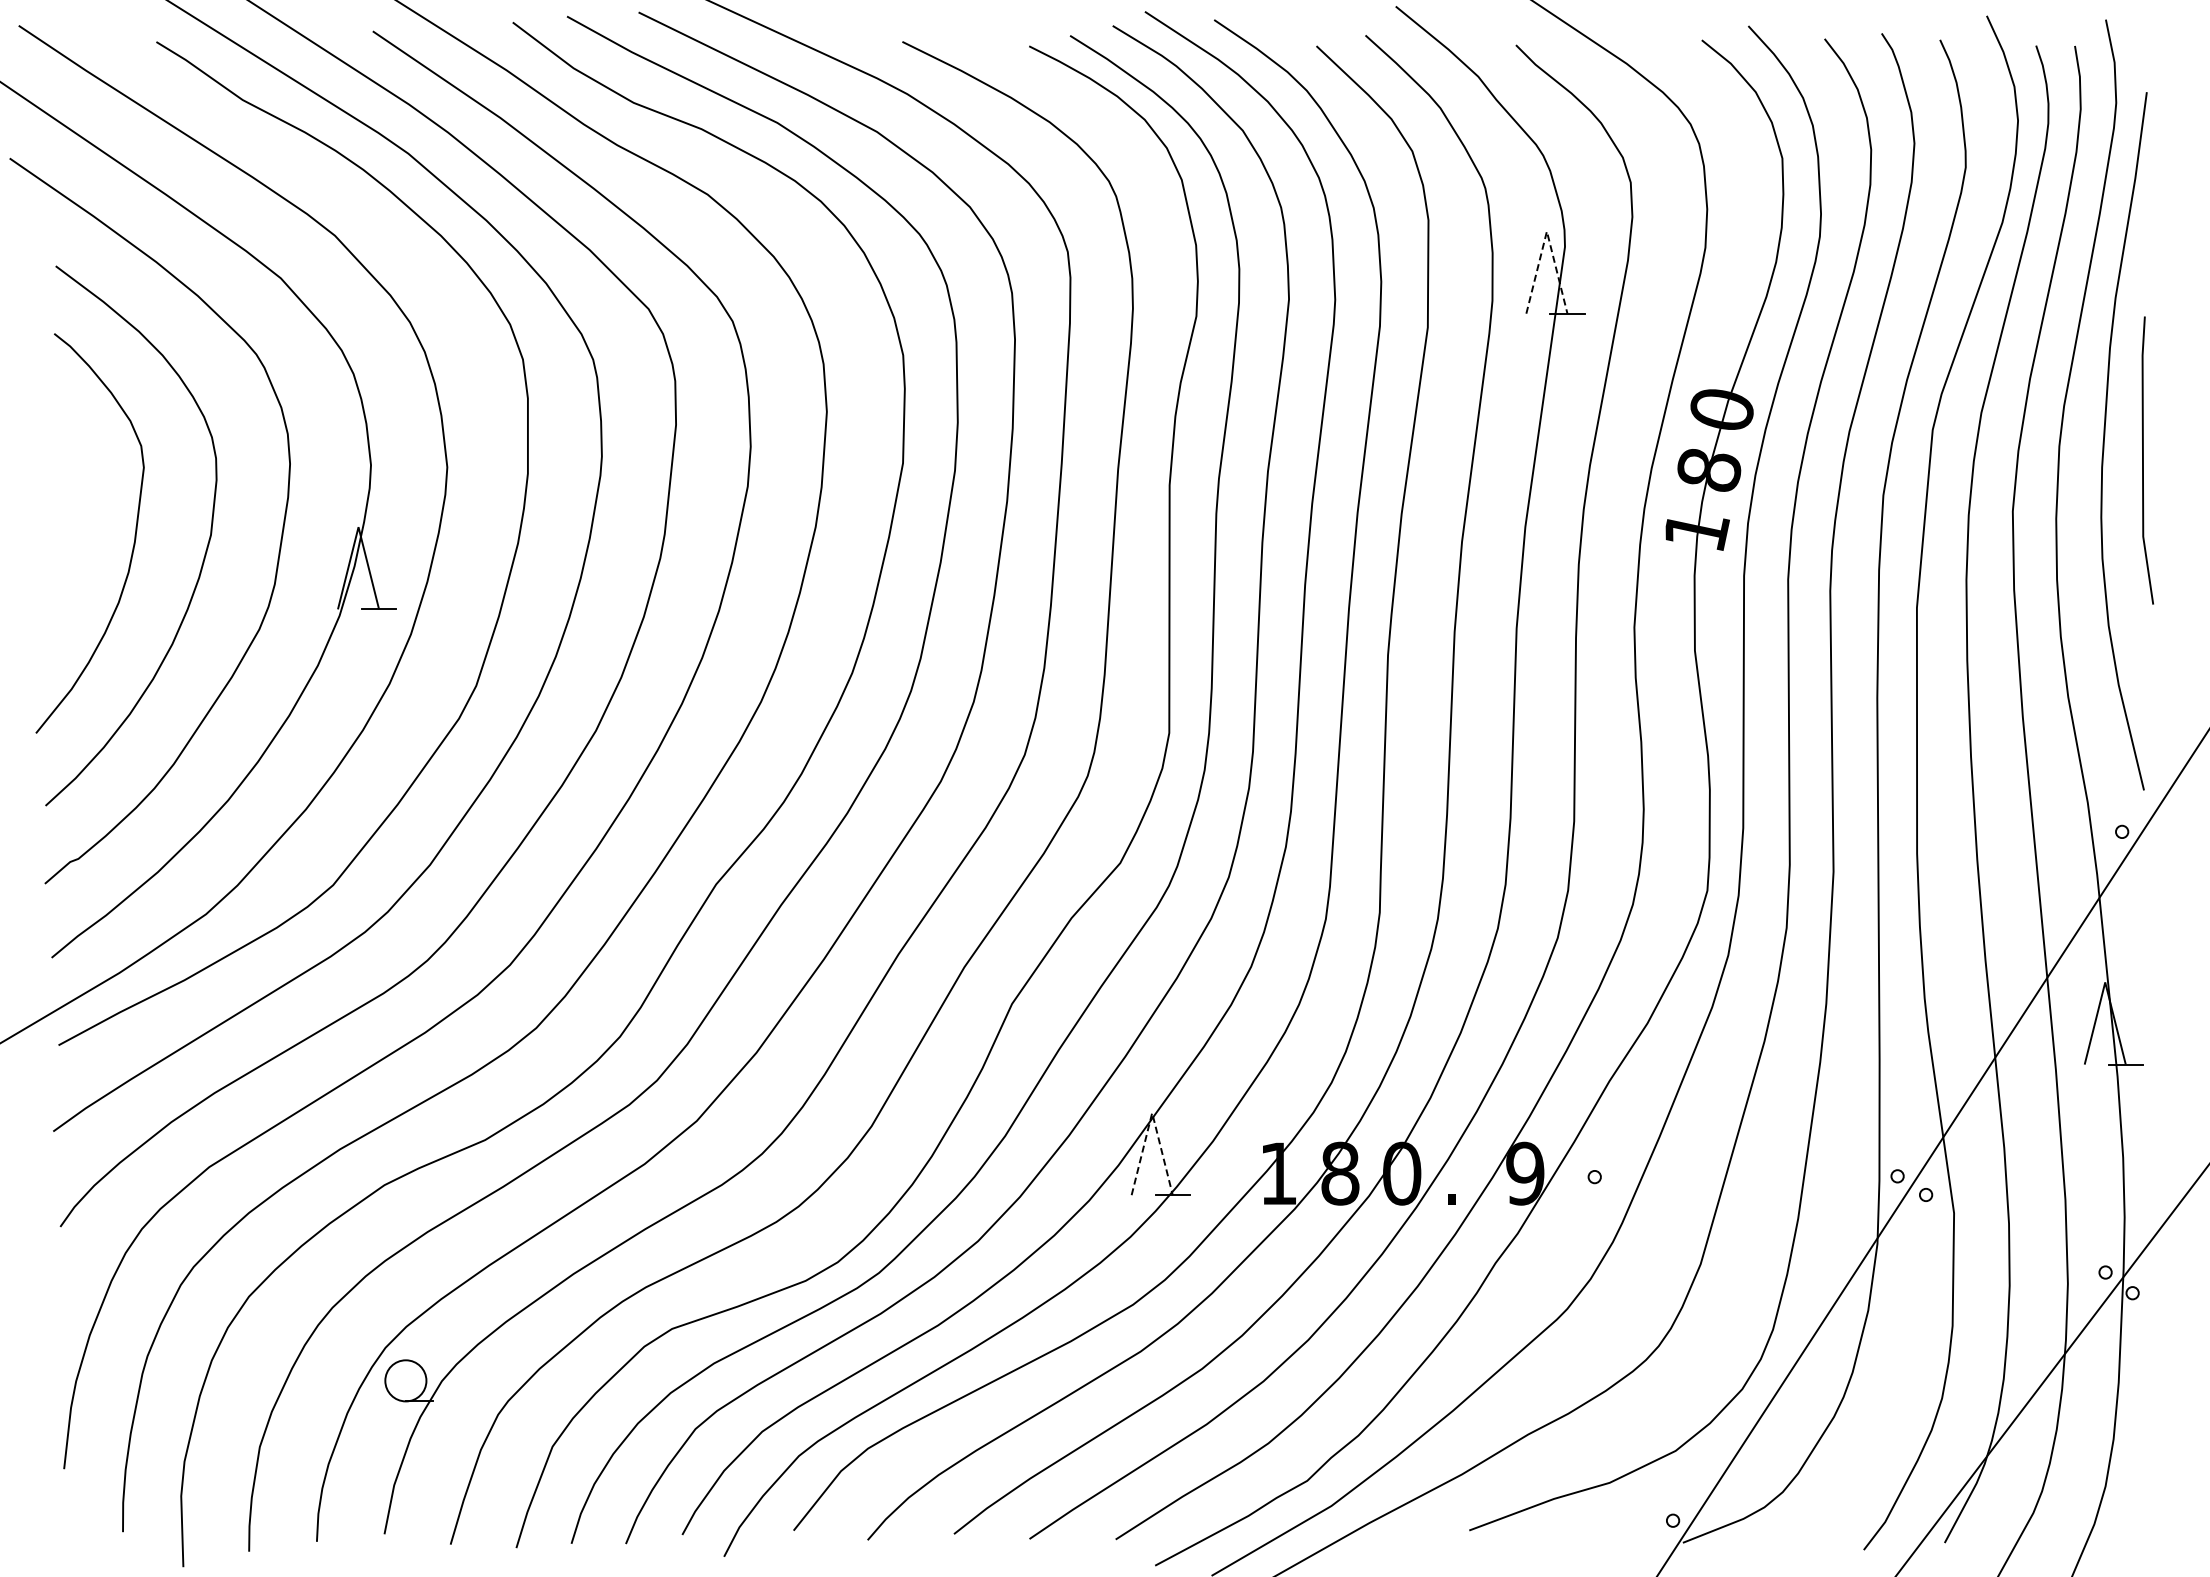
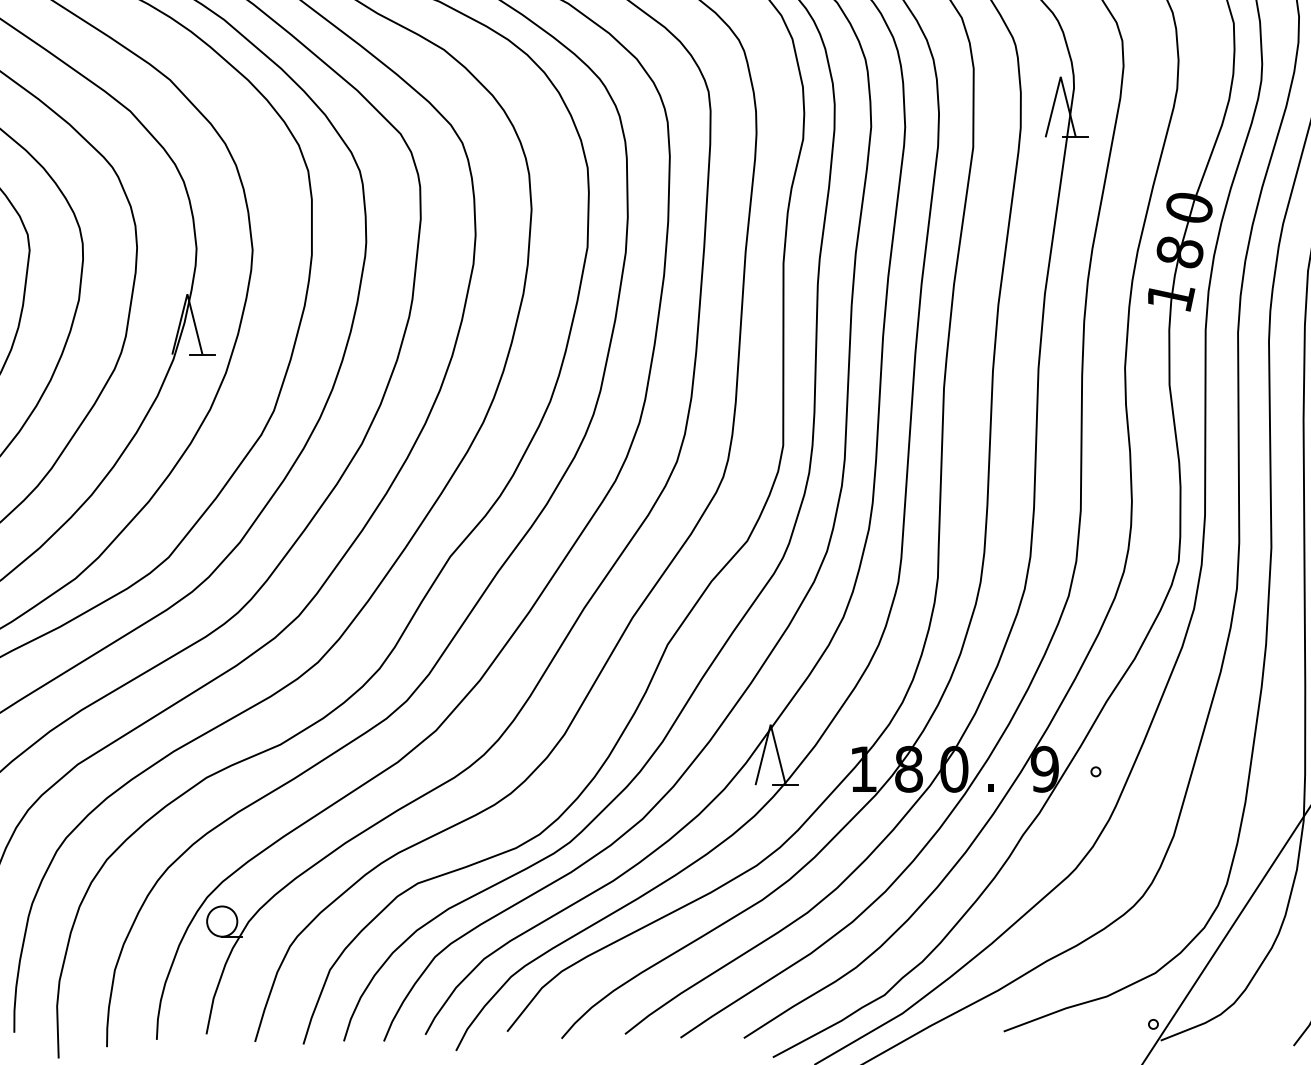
line: (1546, 231) -> (1060, 76), dashed -> solid
line: (1152, 1112) -> (770, 724), dashed -> solid

